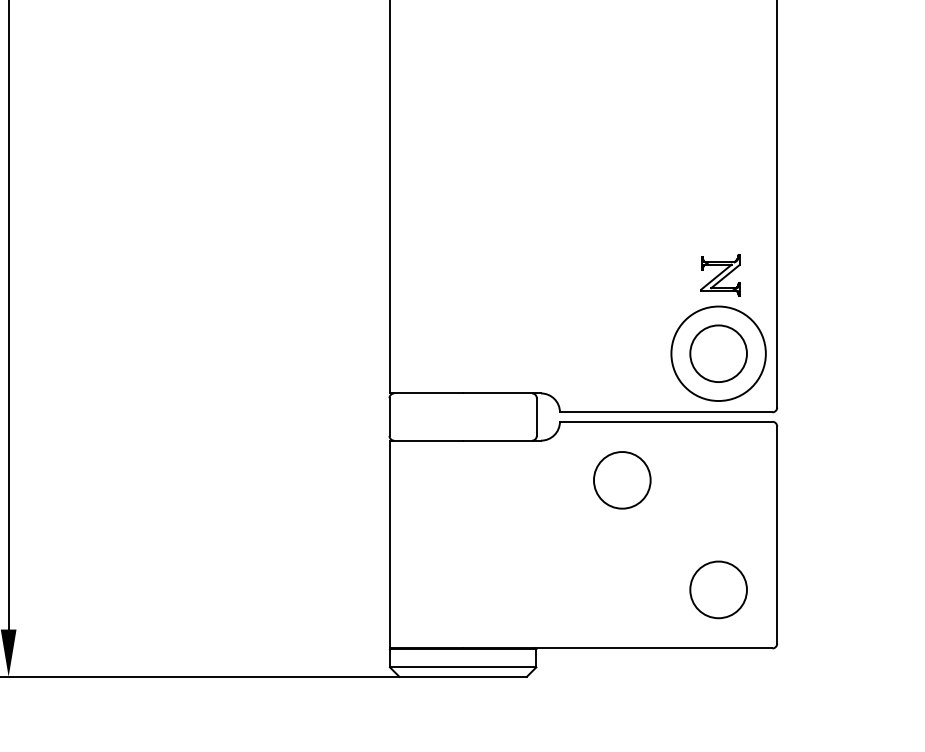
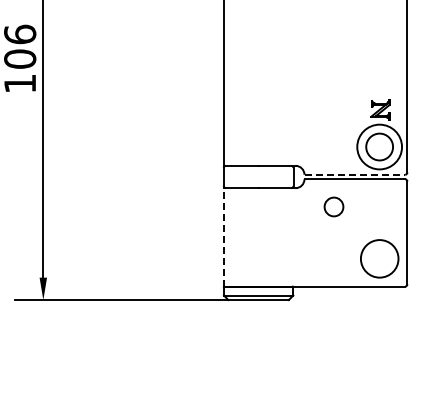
line: (667, 411) -> (355, 174), solid -> dashed
circle: (621, 479) -> (333, 206), size x0.7
line: (388, 542) -> (223, 236), solid -> dashed
circle: (718, 589) -> (379, 258), size x1.4

